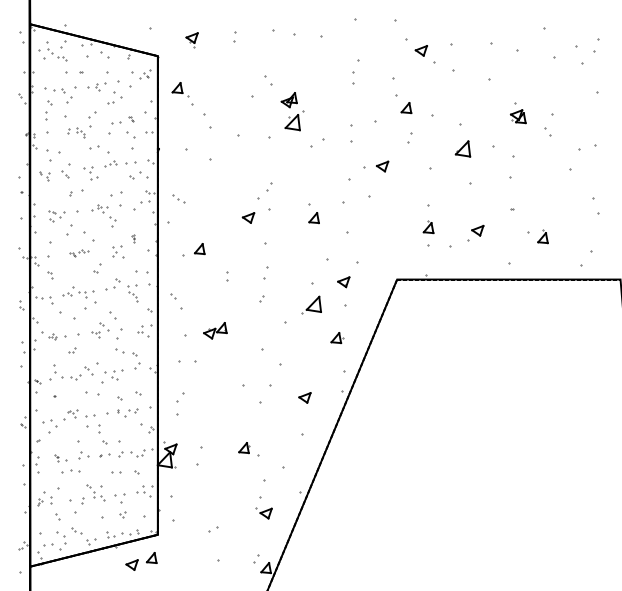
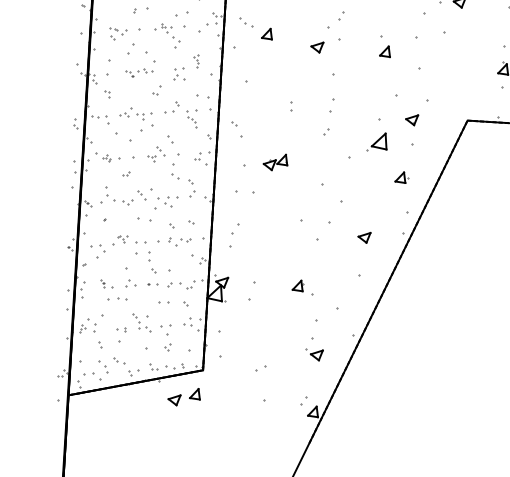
part: (133, 238) -> (196, 61), size x1.67
part: (199, 248) -> (267, 33), moved
part: (78, 253) -> (138, 73), size x1.43
part: (76, 500) -> (120, 329), size x0.62

